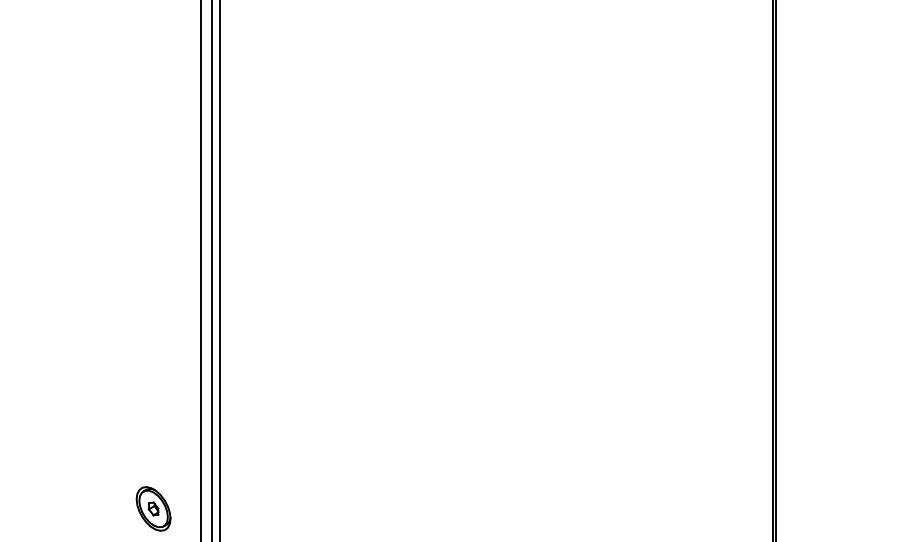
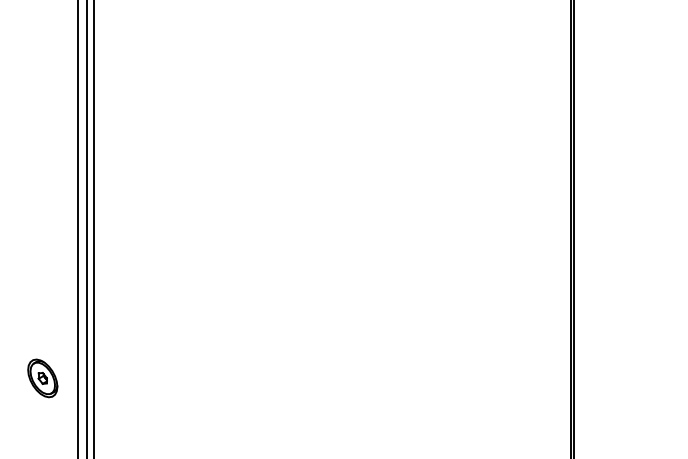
part: (153, 508) -> (42, 378), moved

